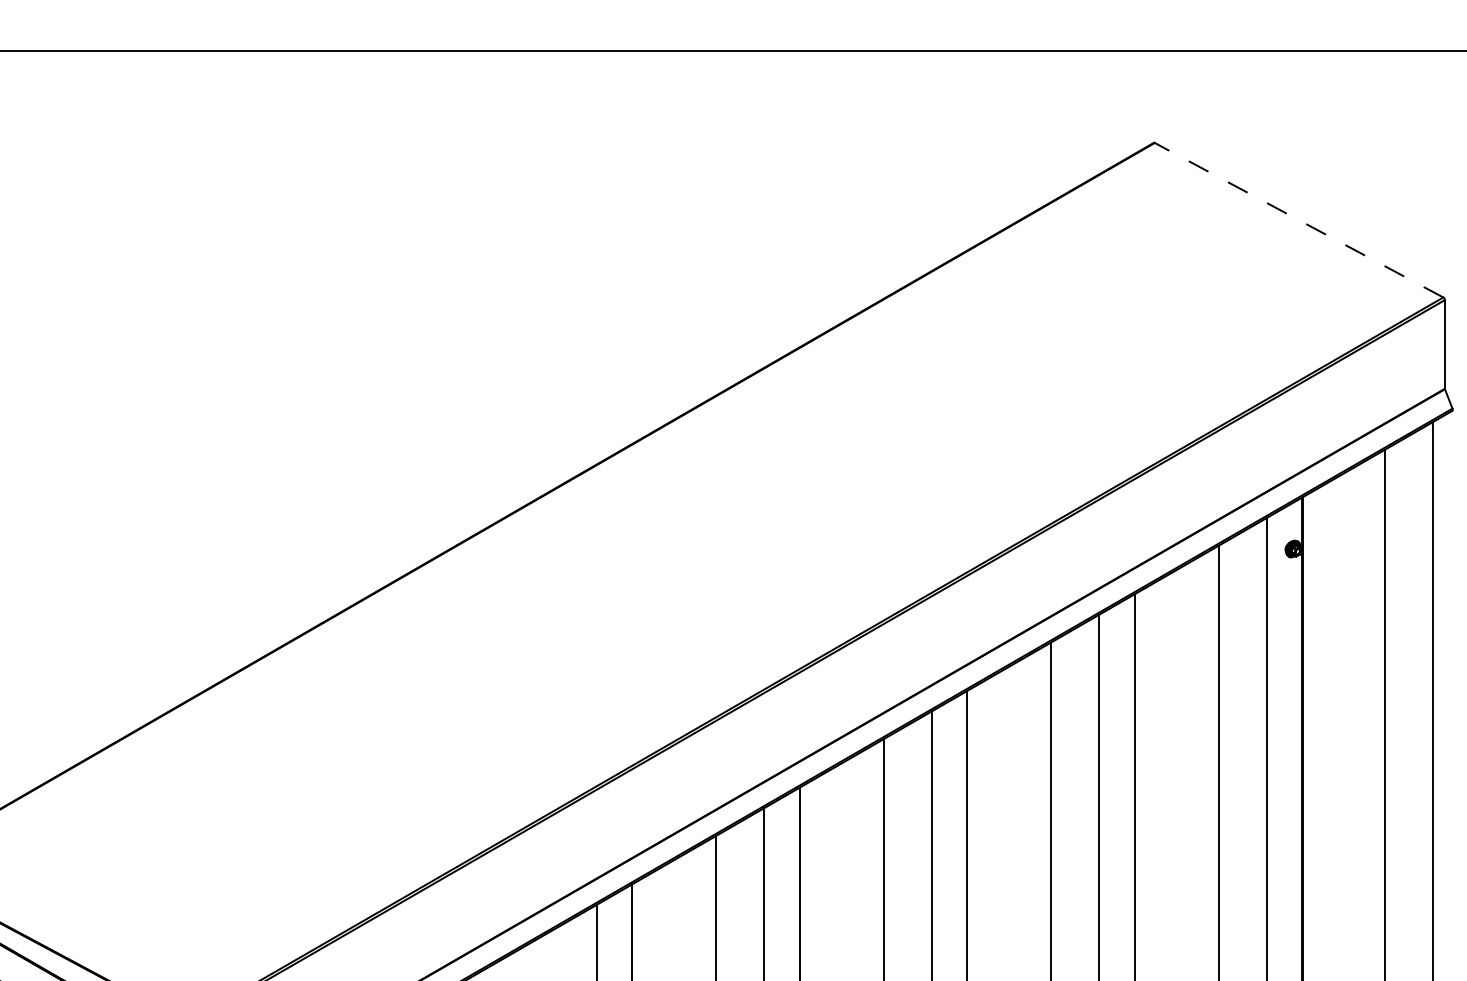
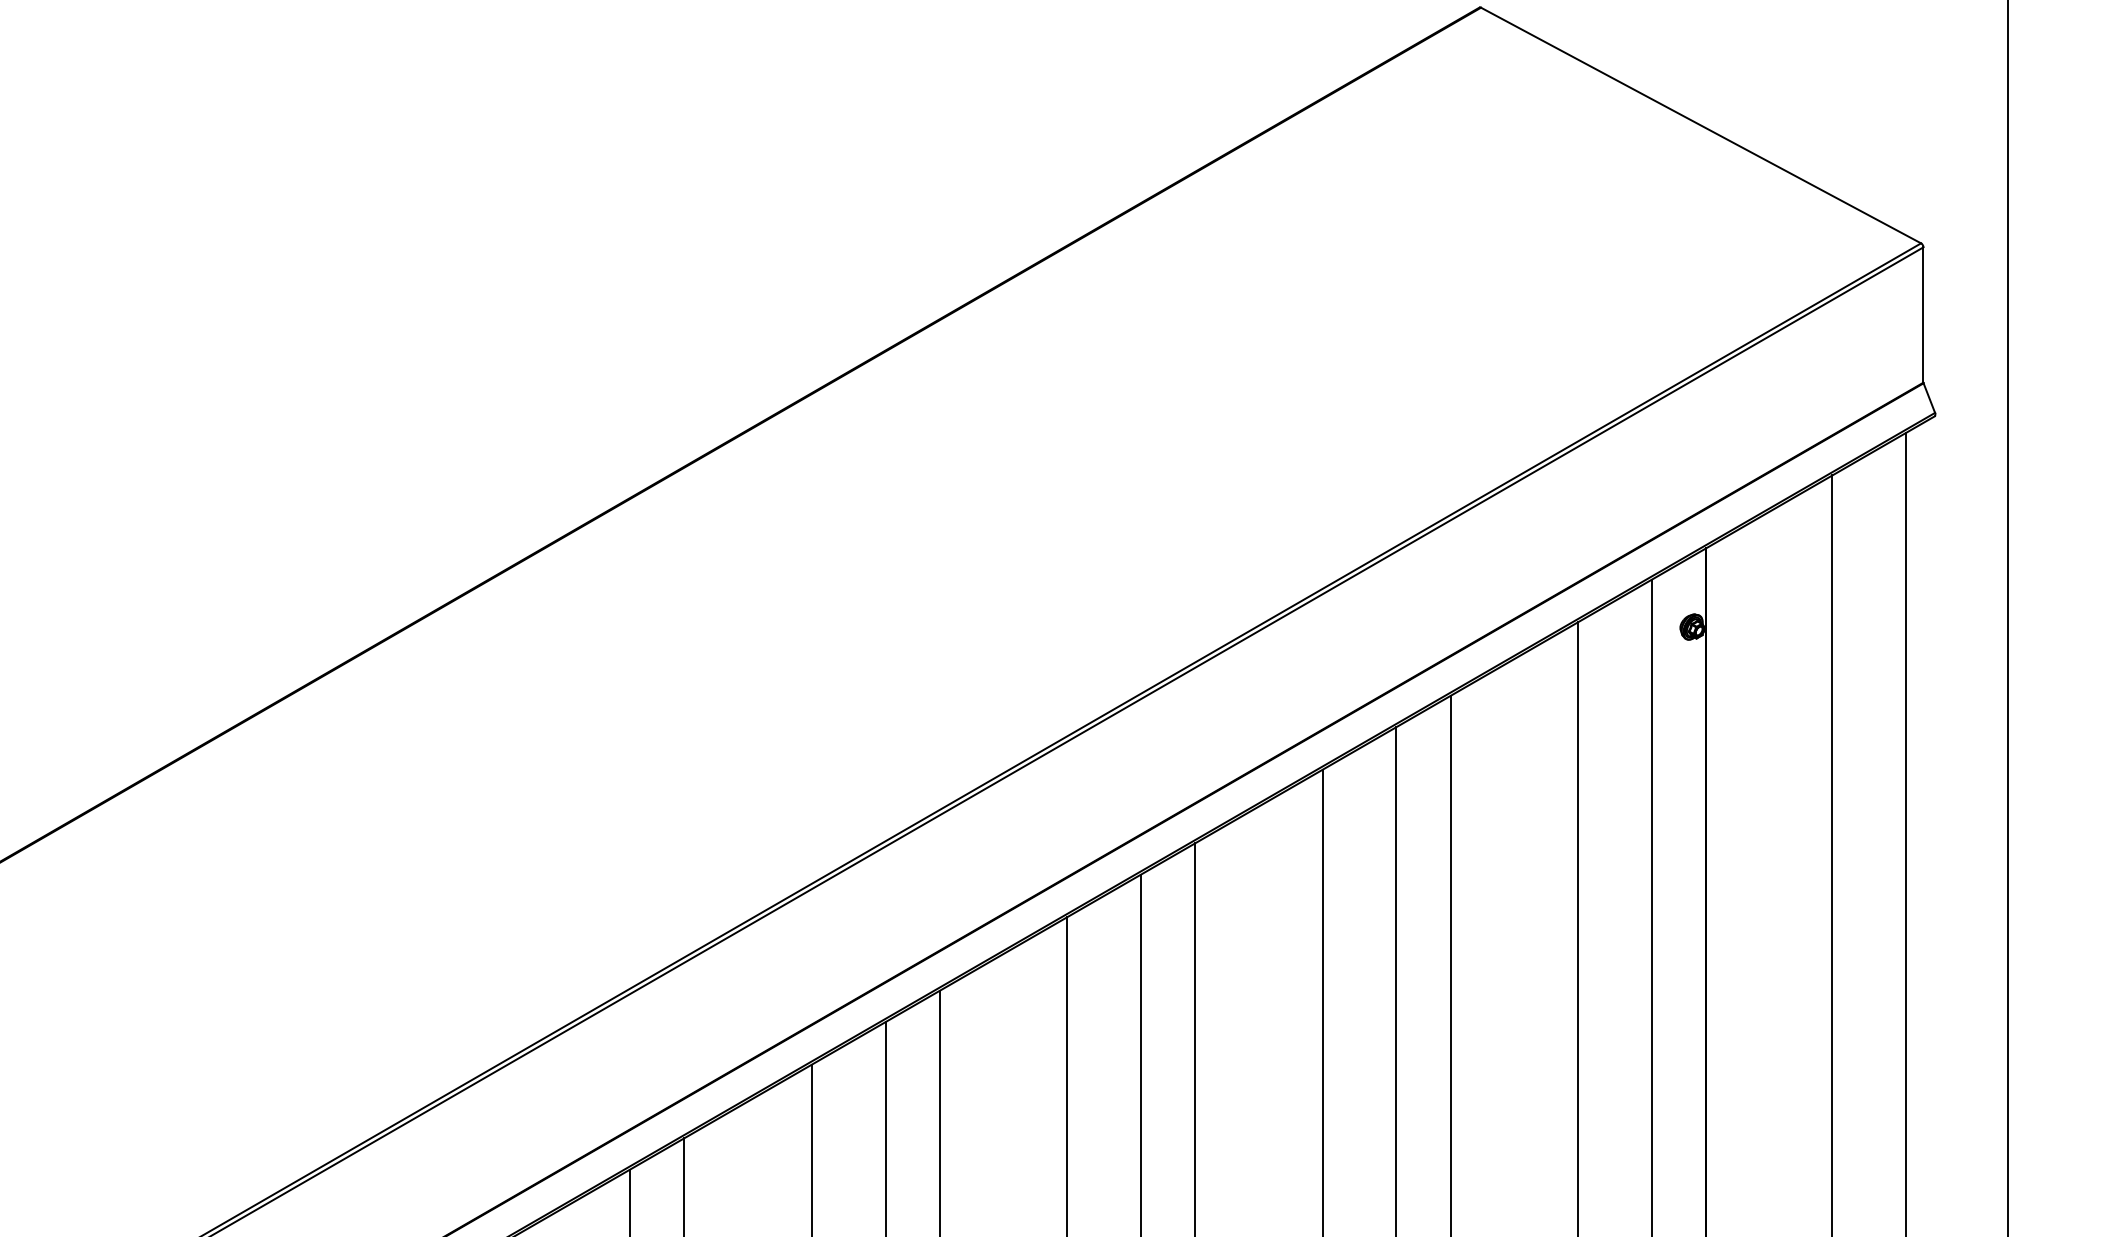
line: (1299, 220) -> (1701, 125), dashed -> solid

